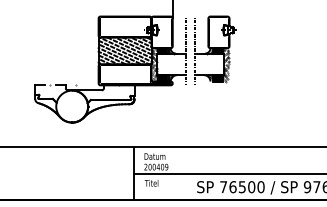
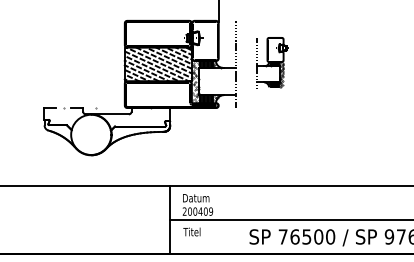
part: (215, 50) -> (272, 63), size x0.6

